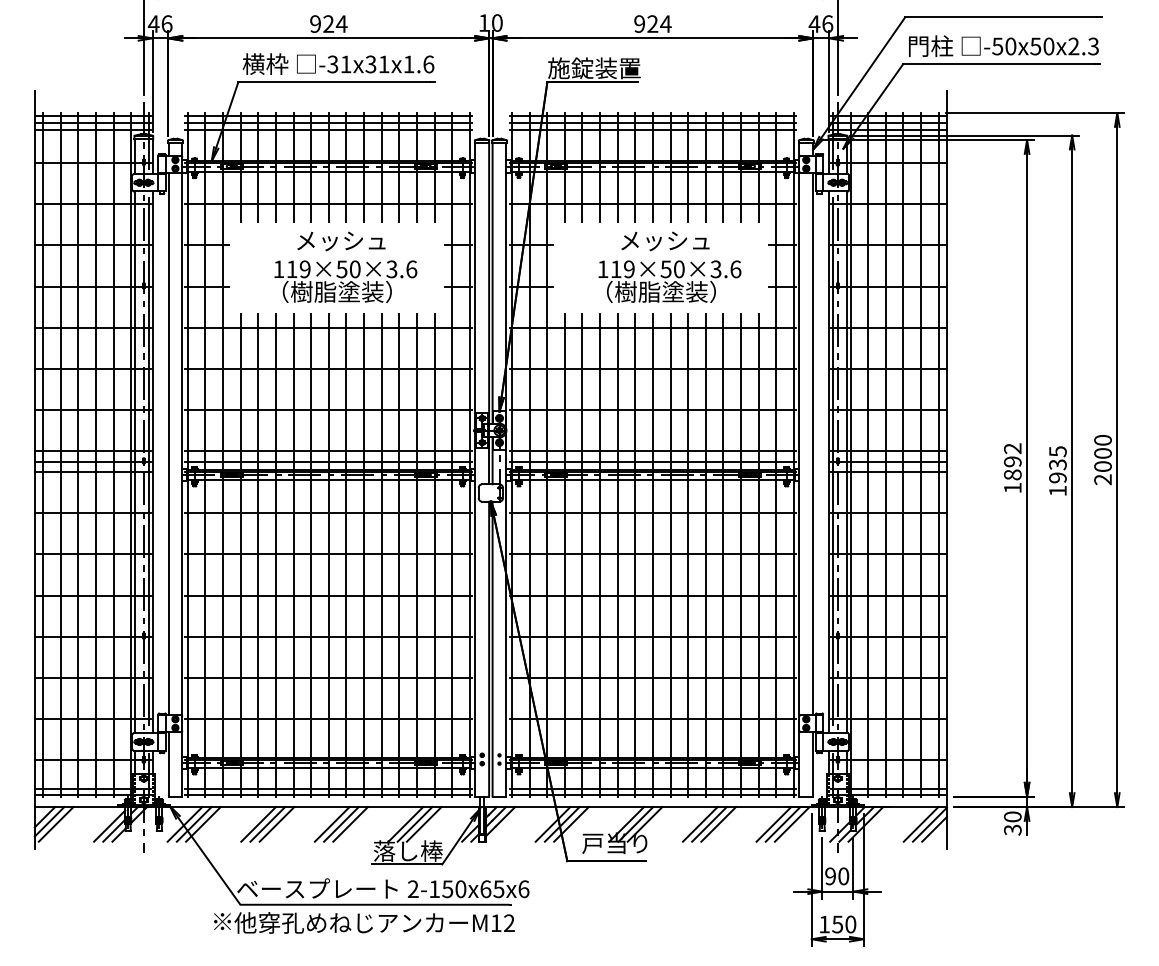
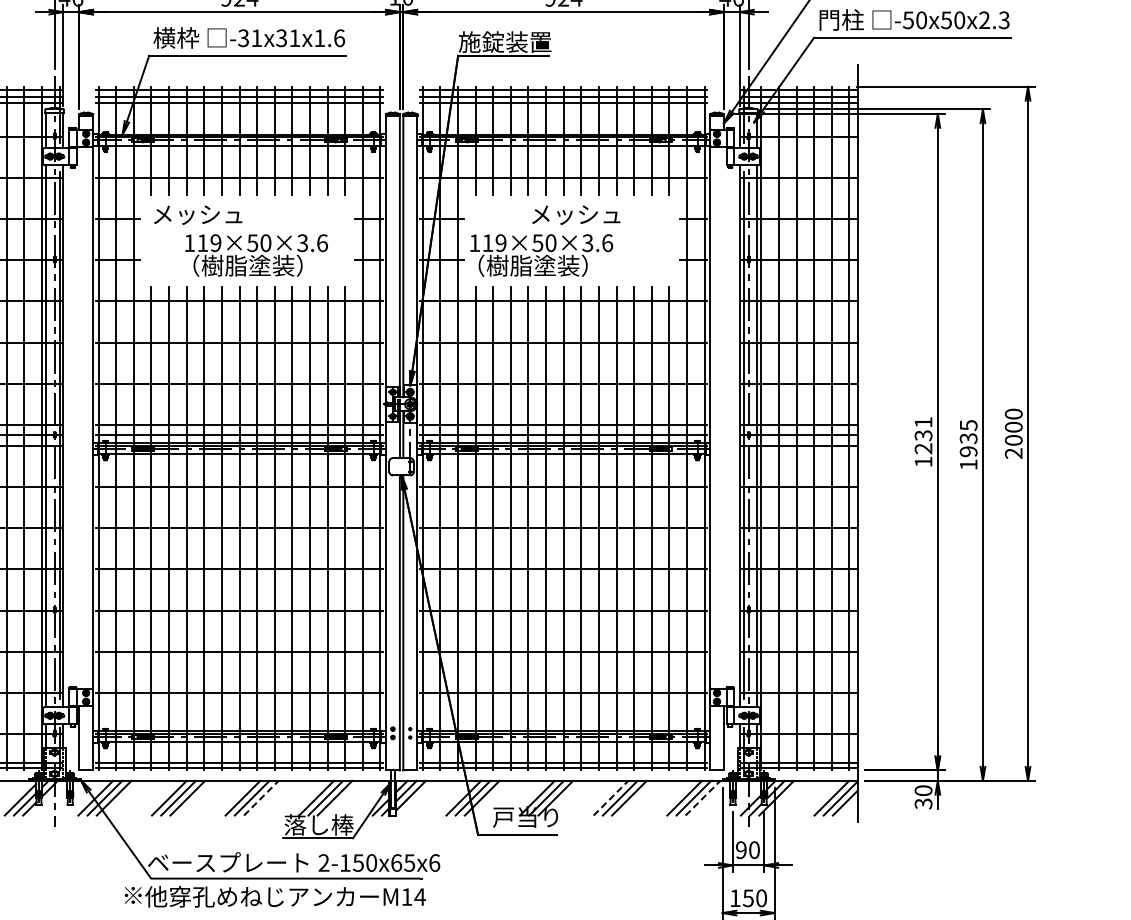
text: (341, 241) -> (198, 215), moved
text: (669, 281) -> (541, 255), moved
line: (168, 443) -> (79, 417), removed
line: (813, 443) -> (724, 417), removed
text: (1012, 461) -> (923, 435), 1892 -> 1231
line: (350, 824) -> (261, 798), solid -> dashed
line: (700, 824) -> (611, 798), solid -> dashed
line: (792, 824) -> (703, 798), solid -> dashed
text: (509, 922) -> (420, 896), M12 -> M14

